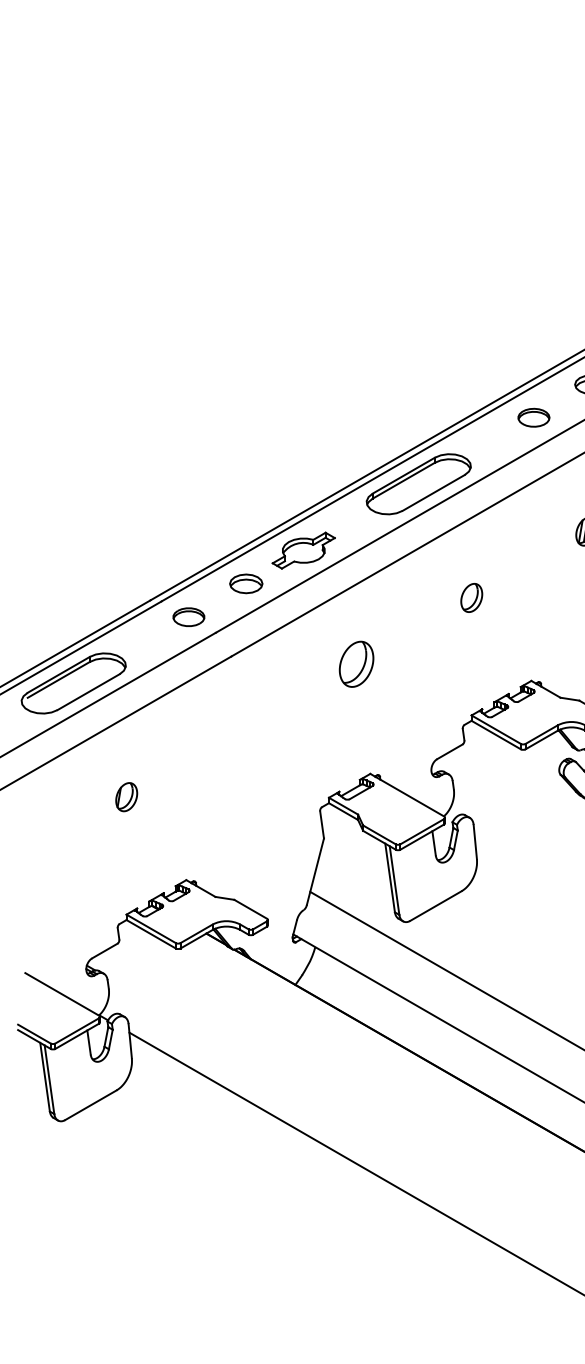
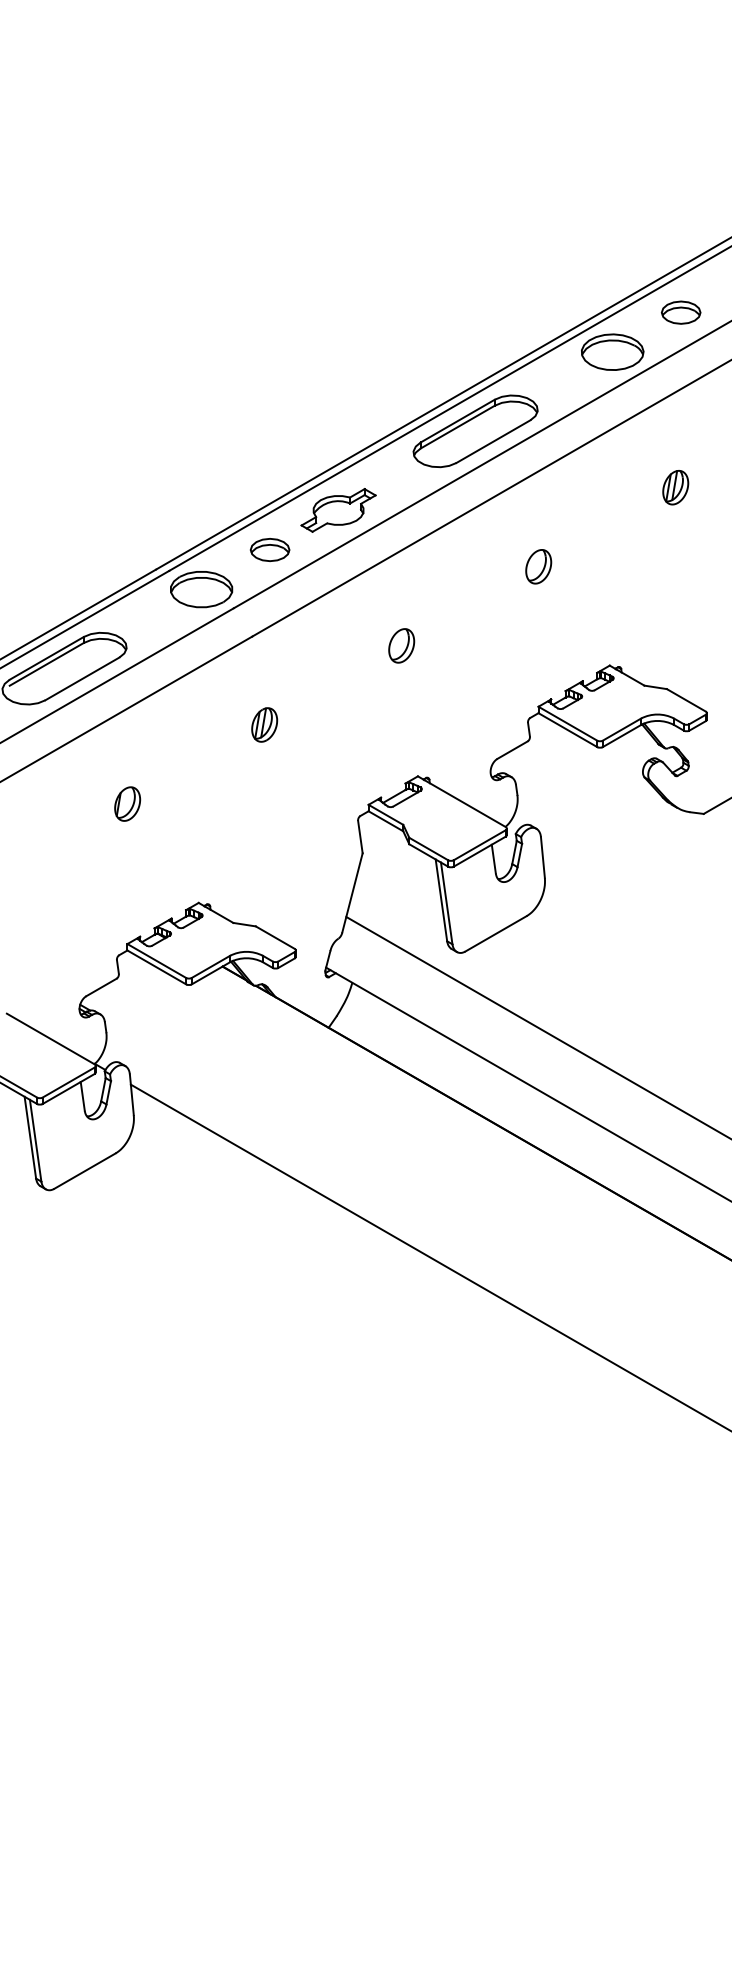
part: (533, 417) -> (612, 351), size x1.67
part: (188, 617) -> (201, 589), size x1.67
part: (356, 664) -> (401, 645), size x0.62
part: (241, 730) -> (264, 724), added

